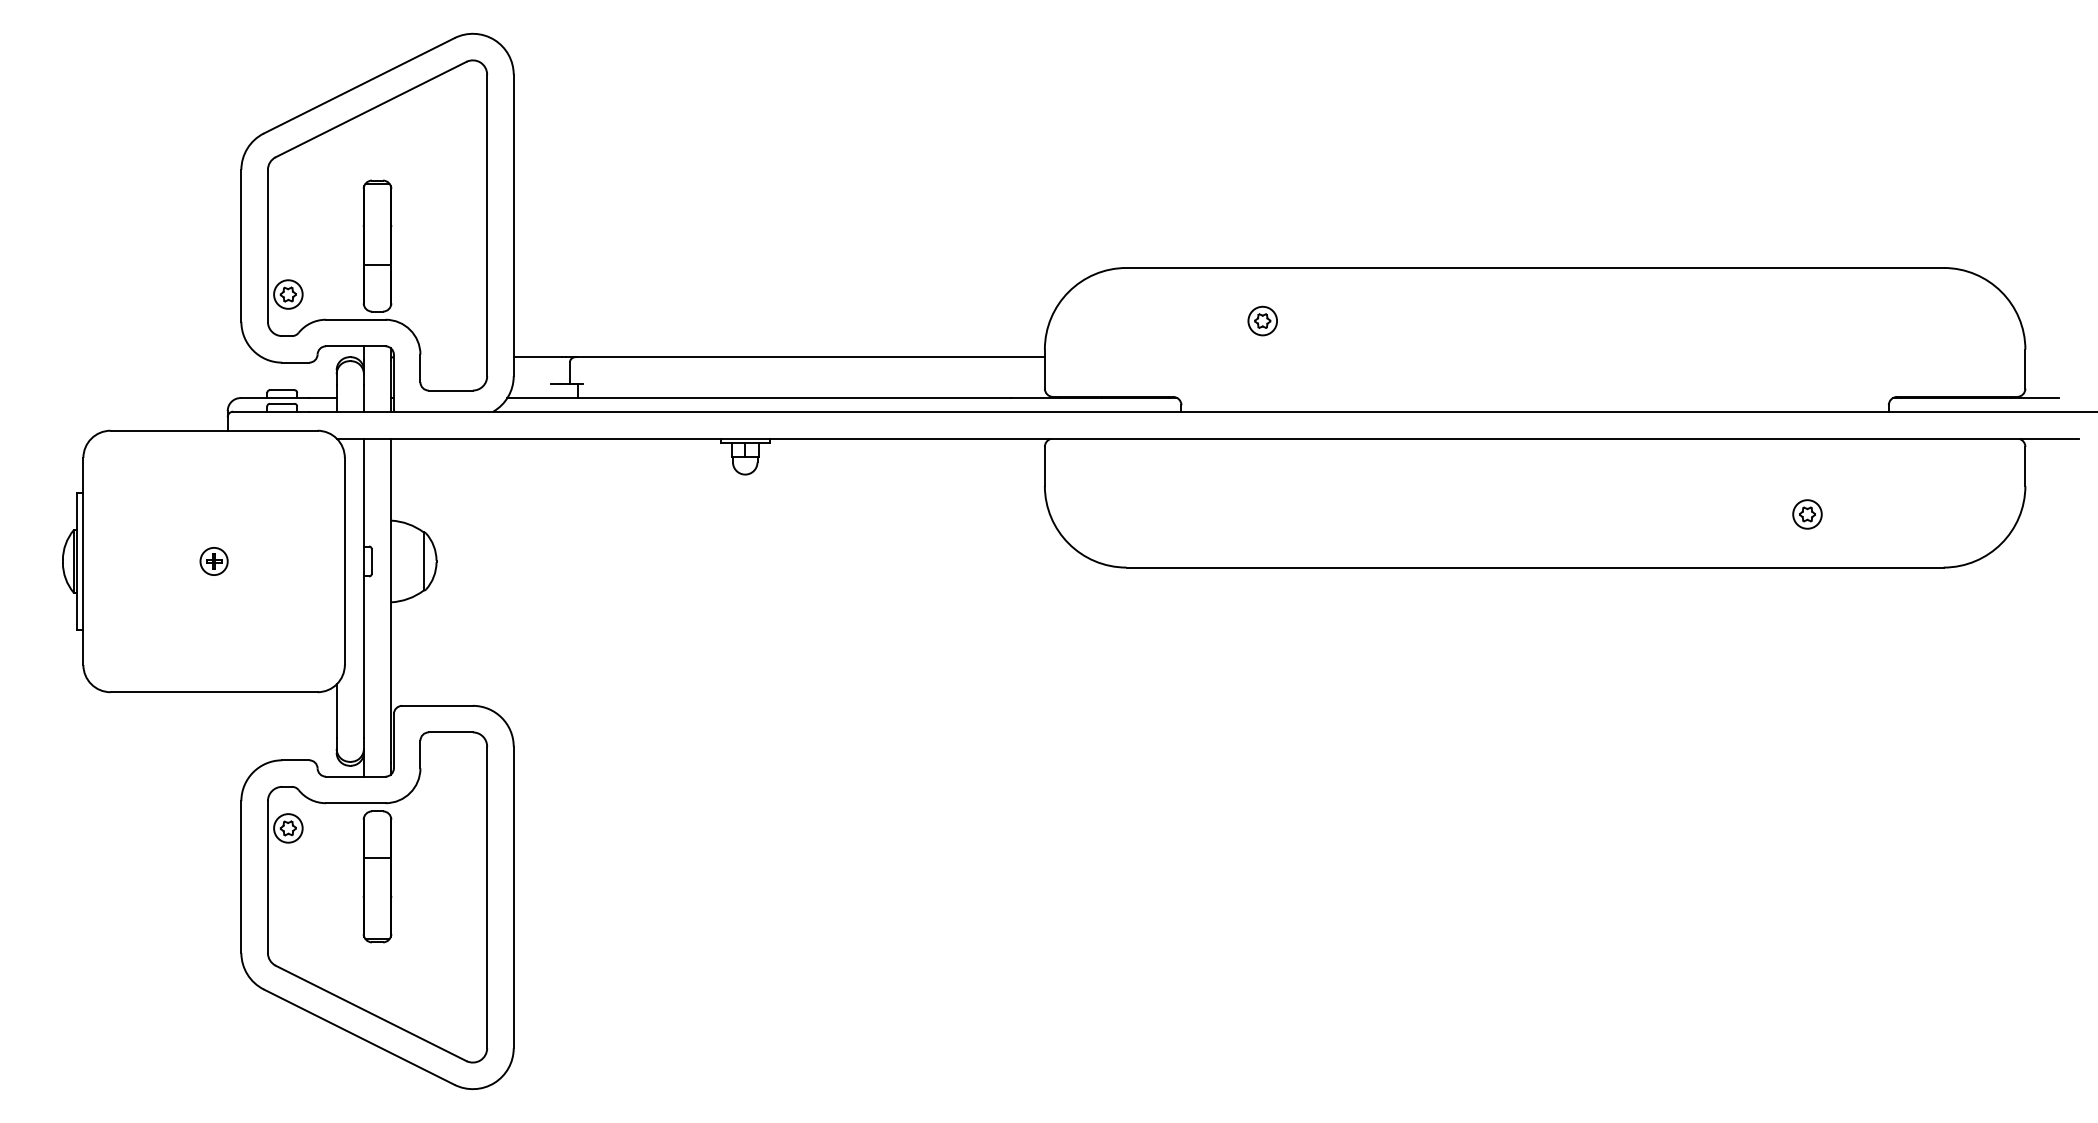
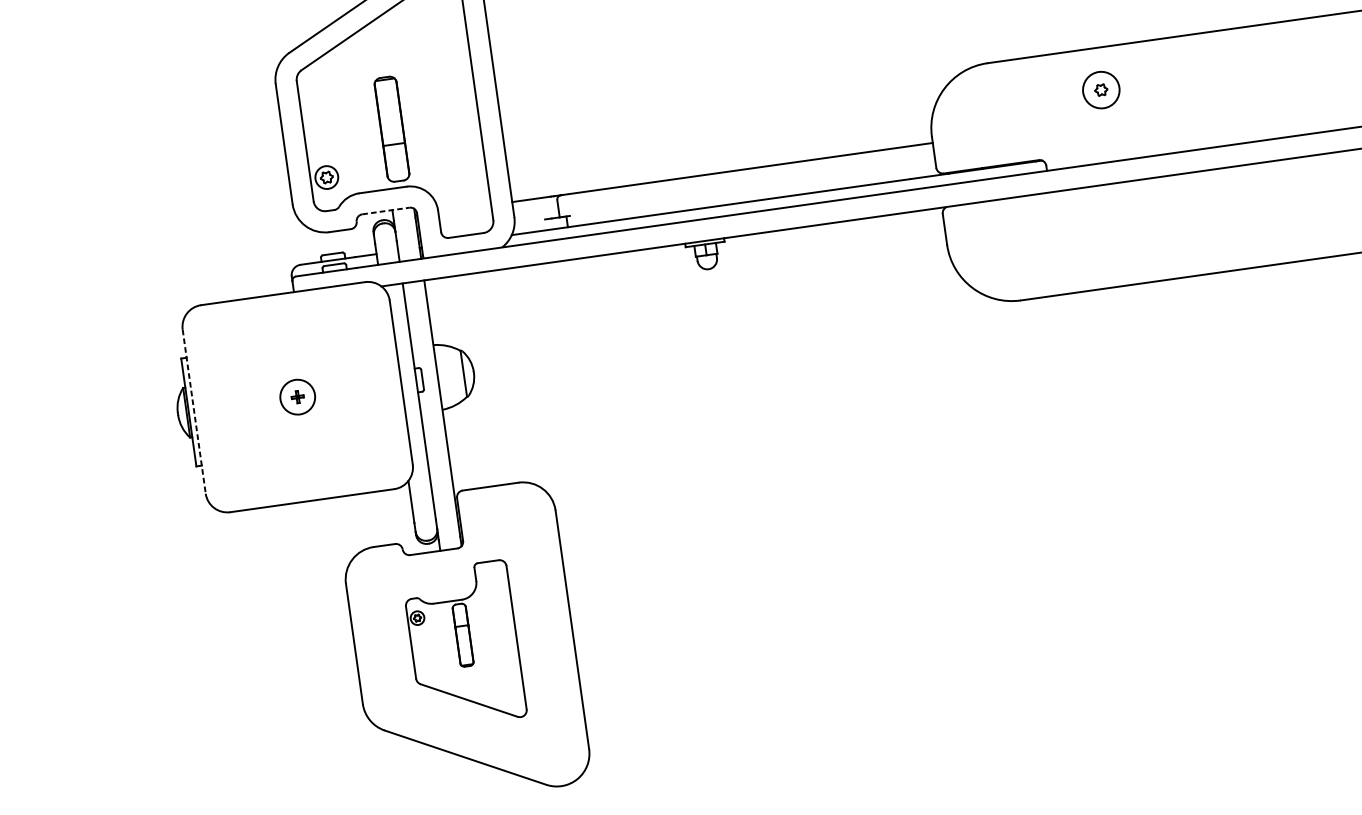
circle: (1262, 320) -> (1101, 89), size x1.6
line: (355, 346) -> (385, 211), solid -> dashed
line: (83, 561) -> (194, 411), solid -> dashed
circle: (213, 561) -> (297, 397), size x1.6
part: (377, 897) -> (464, 645), size x0.6

